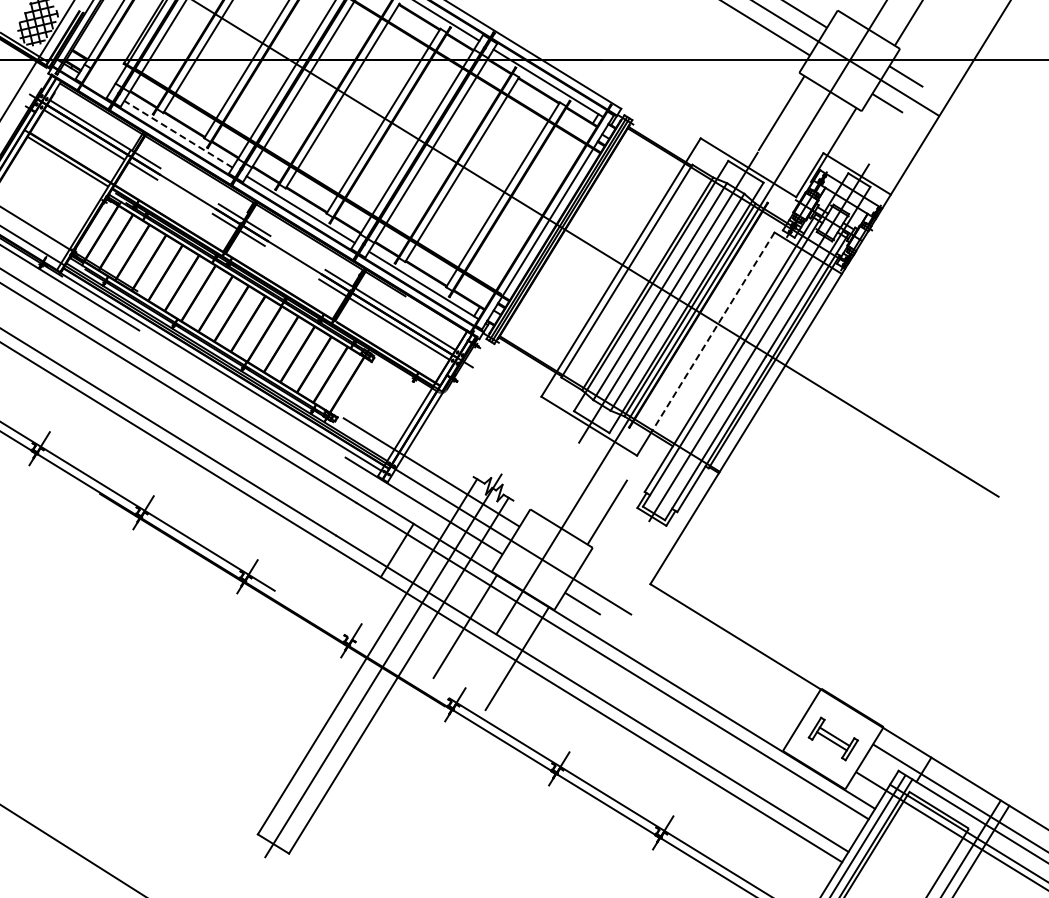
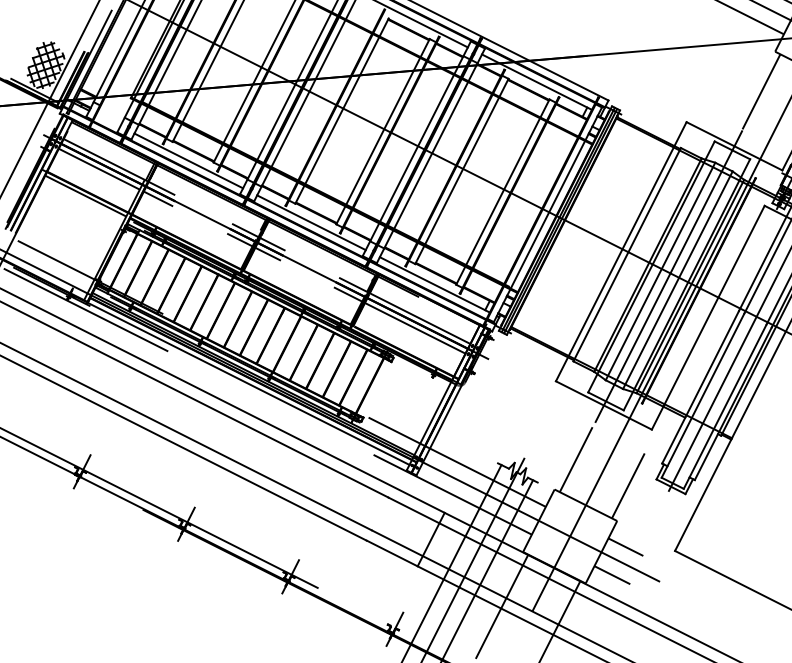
line: (178, 134) -> (188, 161), dashed -> solid
line: (712, 332) -> (713, 306), dashed -> solid
line: (555, 479) -> (576, 459), added
line: (599, 575) -> (625, 546), added

